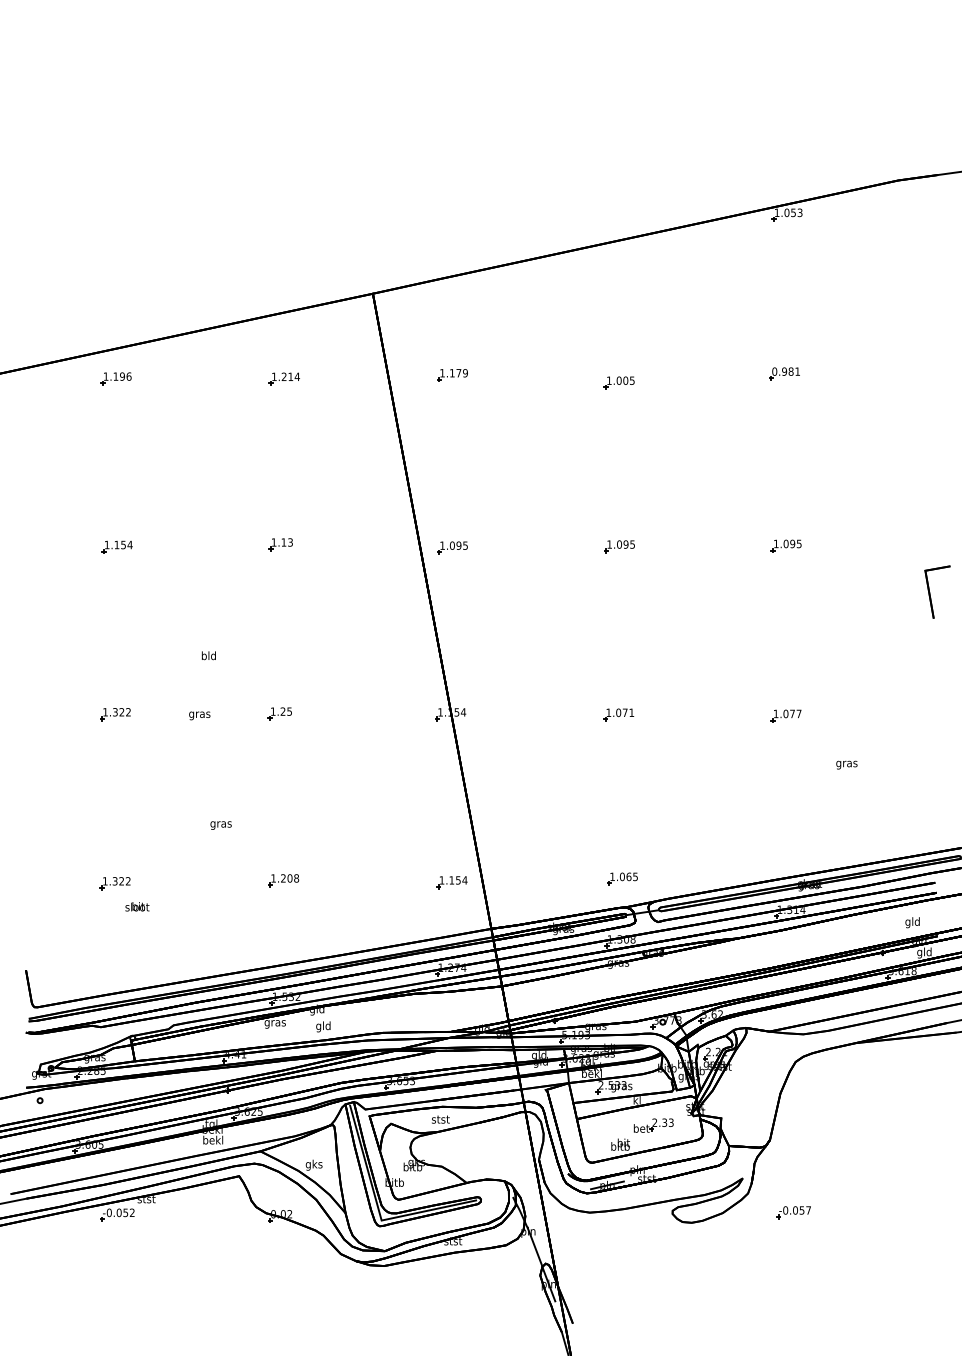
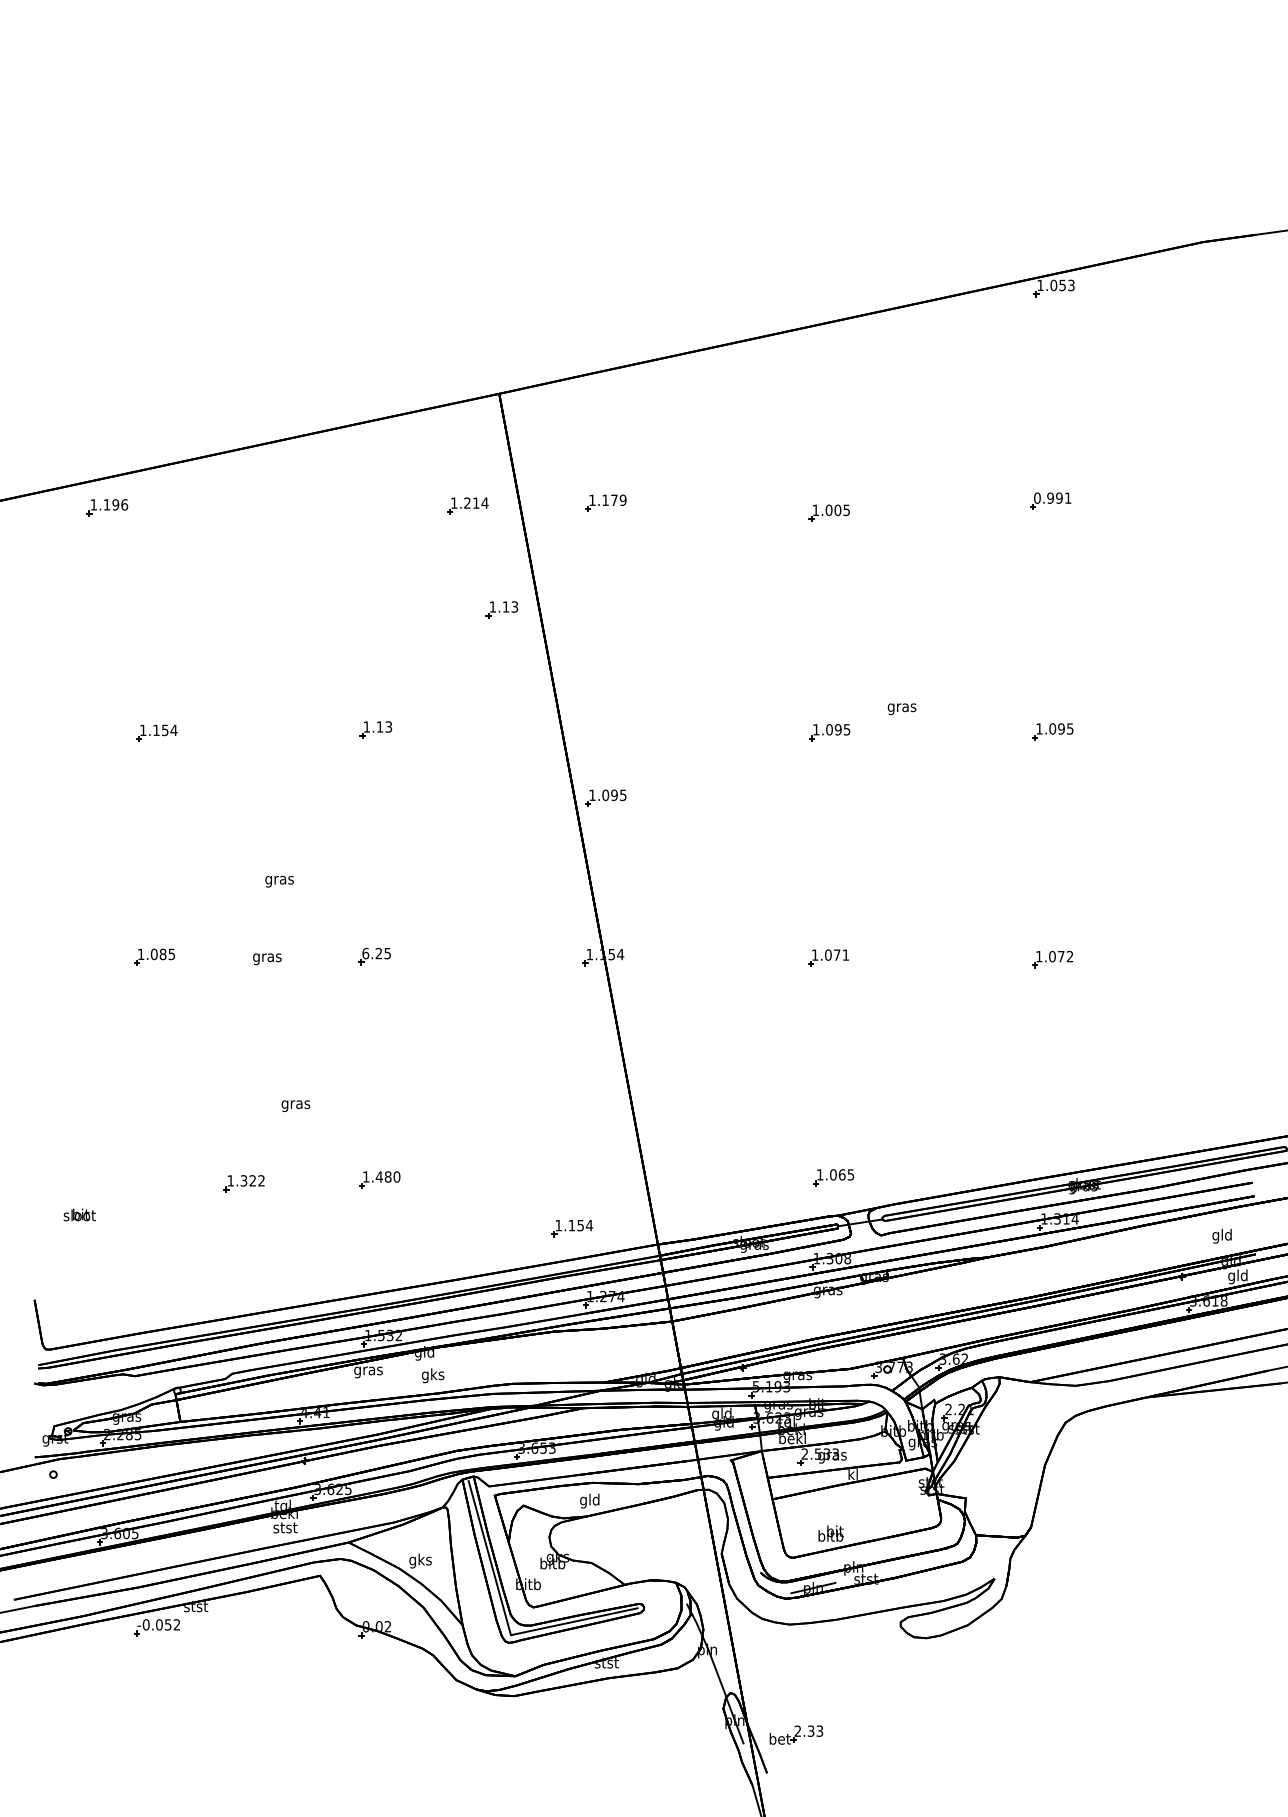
text: (791, 371) -> (1059, 497), 0.981 -> 0.991
part: (116, 378) -> (107, 507), moved
part: (284, 378) -> (467, 505), moved
part: (374, 454) -> (501, 609), added
part: (452, 547) -> (605, 797), moved
part: (930, 592) -> (1245, 793), removed
text: (208, 656) -> (279, 879), bld -> gras
text: (273, 711) -> (365, 953), 1.25 -> 6.25
text: (121, 712) -> (162, 954), 1.322 -> 1.085
text: (798, 713) -> (1069, 956), 1.077 -> 1.072
text: (846, 765) -> (901, 709), moved
text: (289, 878) -> (387, 1176), 1.208 -> 1.480
part: (452, 882) -> (572, 1228), moved
part: (114, 883) -> (243, 1183), moved
text: (137, 906) -> (79, 1214), moved
text: (323, 1026) -> (432, 1375), gld -> gks
text: (441, 1119) -> (590, 1500), stst -> gld
part: (653, 1125) -> (796, 1734), moved
text: (213, 1140) -> (285, 1527), bekl -> stst
part: (793, 1212) -> (1062, 1624), removed

